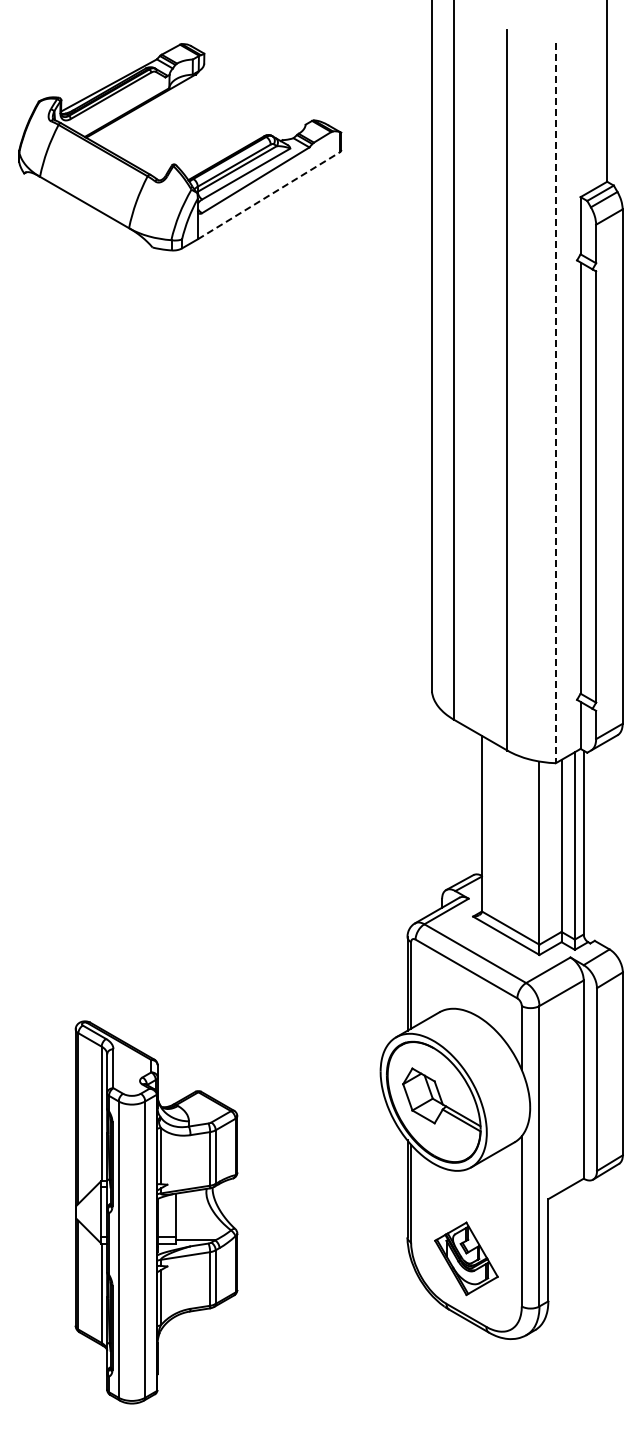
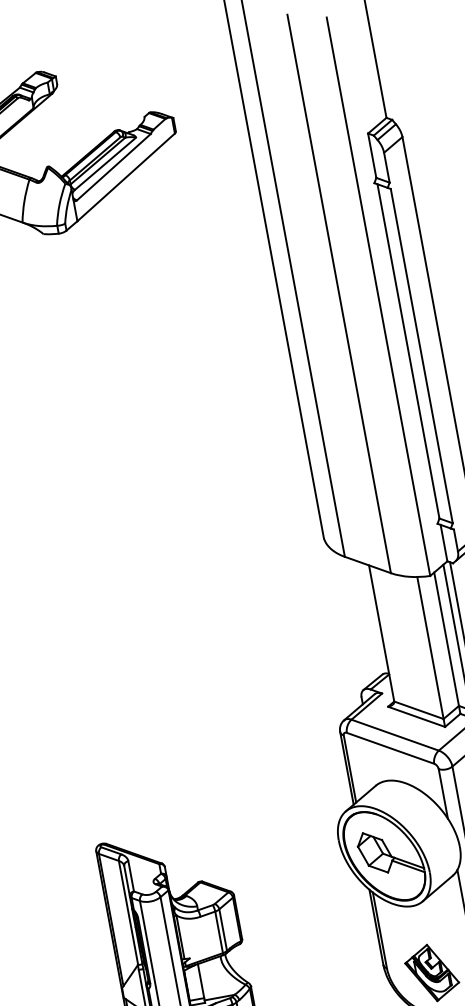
line: (269, 195) -> (126, 177), dashed -> solid
line: (555, 403) -> (378, 297), dashed -> solid

